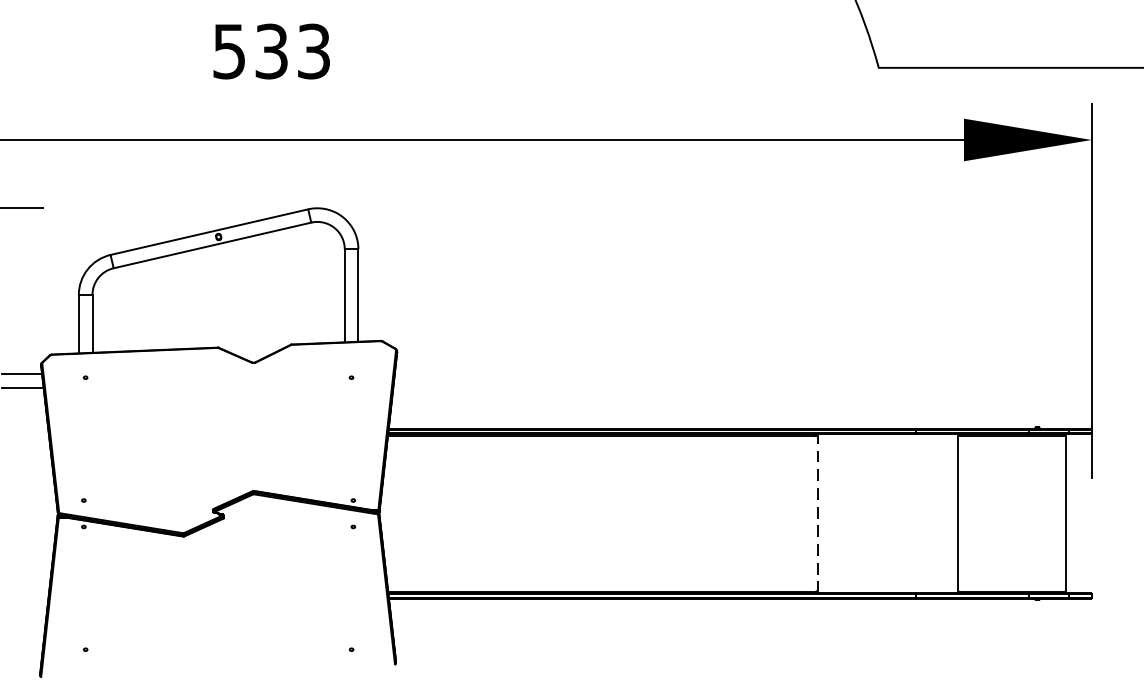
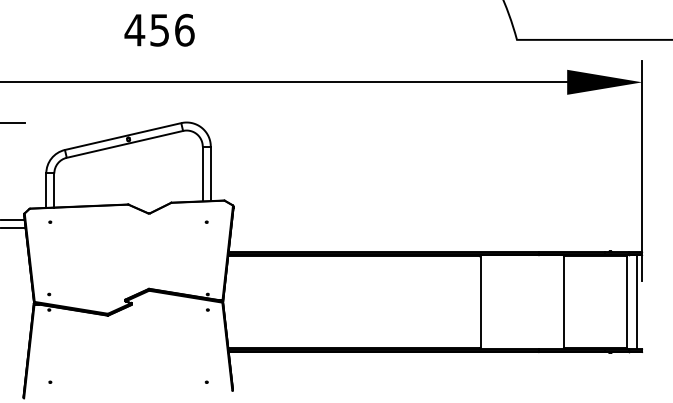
text: (271, 50) -> (159, 29), 533 -> 456
line: (818, 514) -> (481, 302), dashed -> solid
line: (1081, 514) -> (636, 302), added

